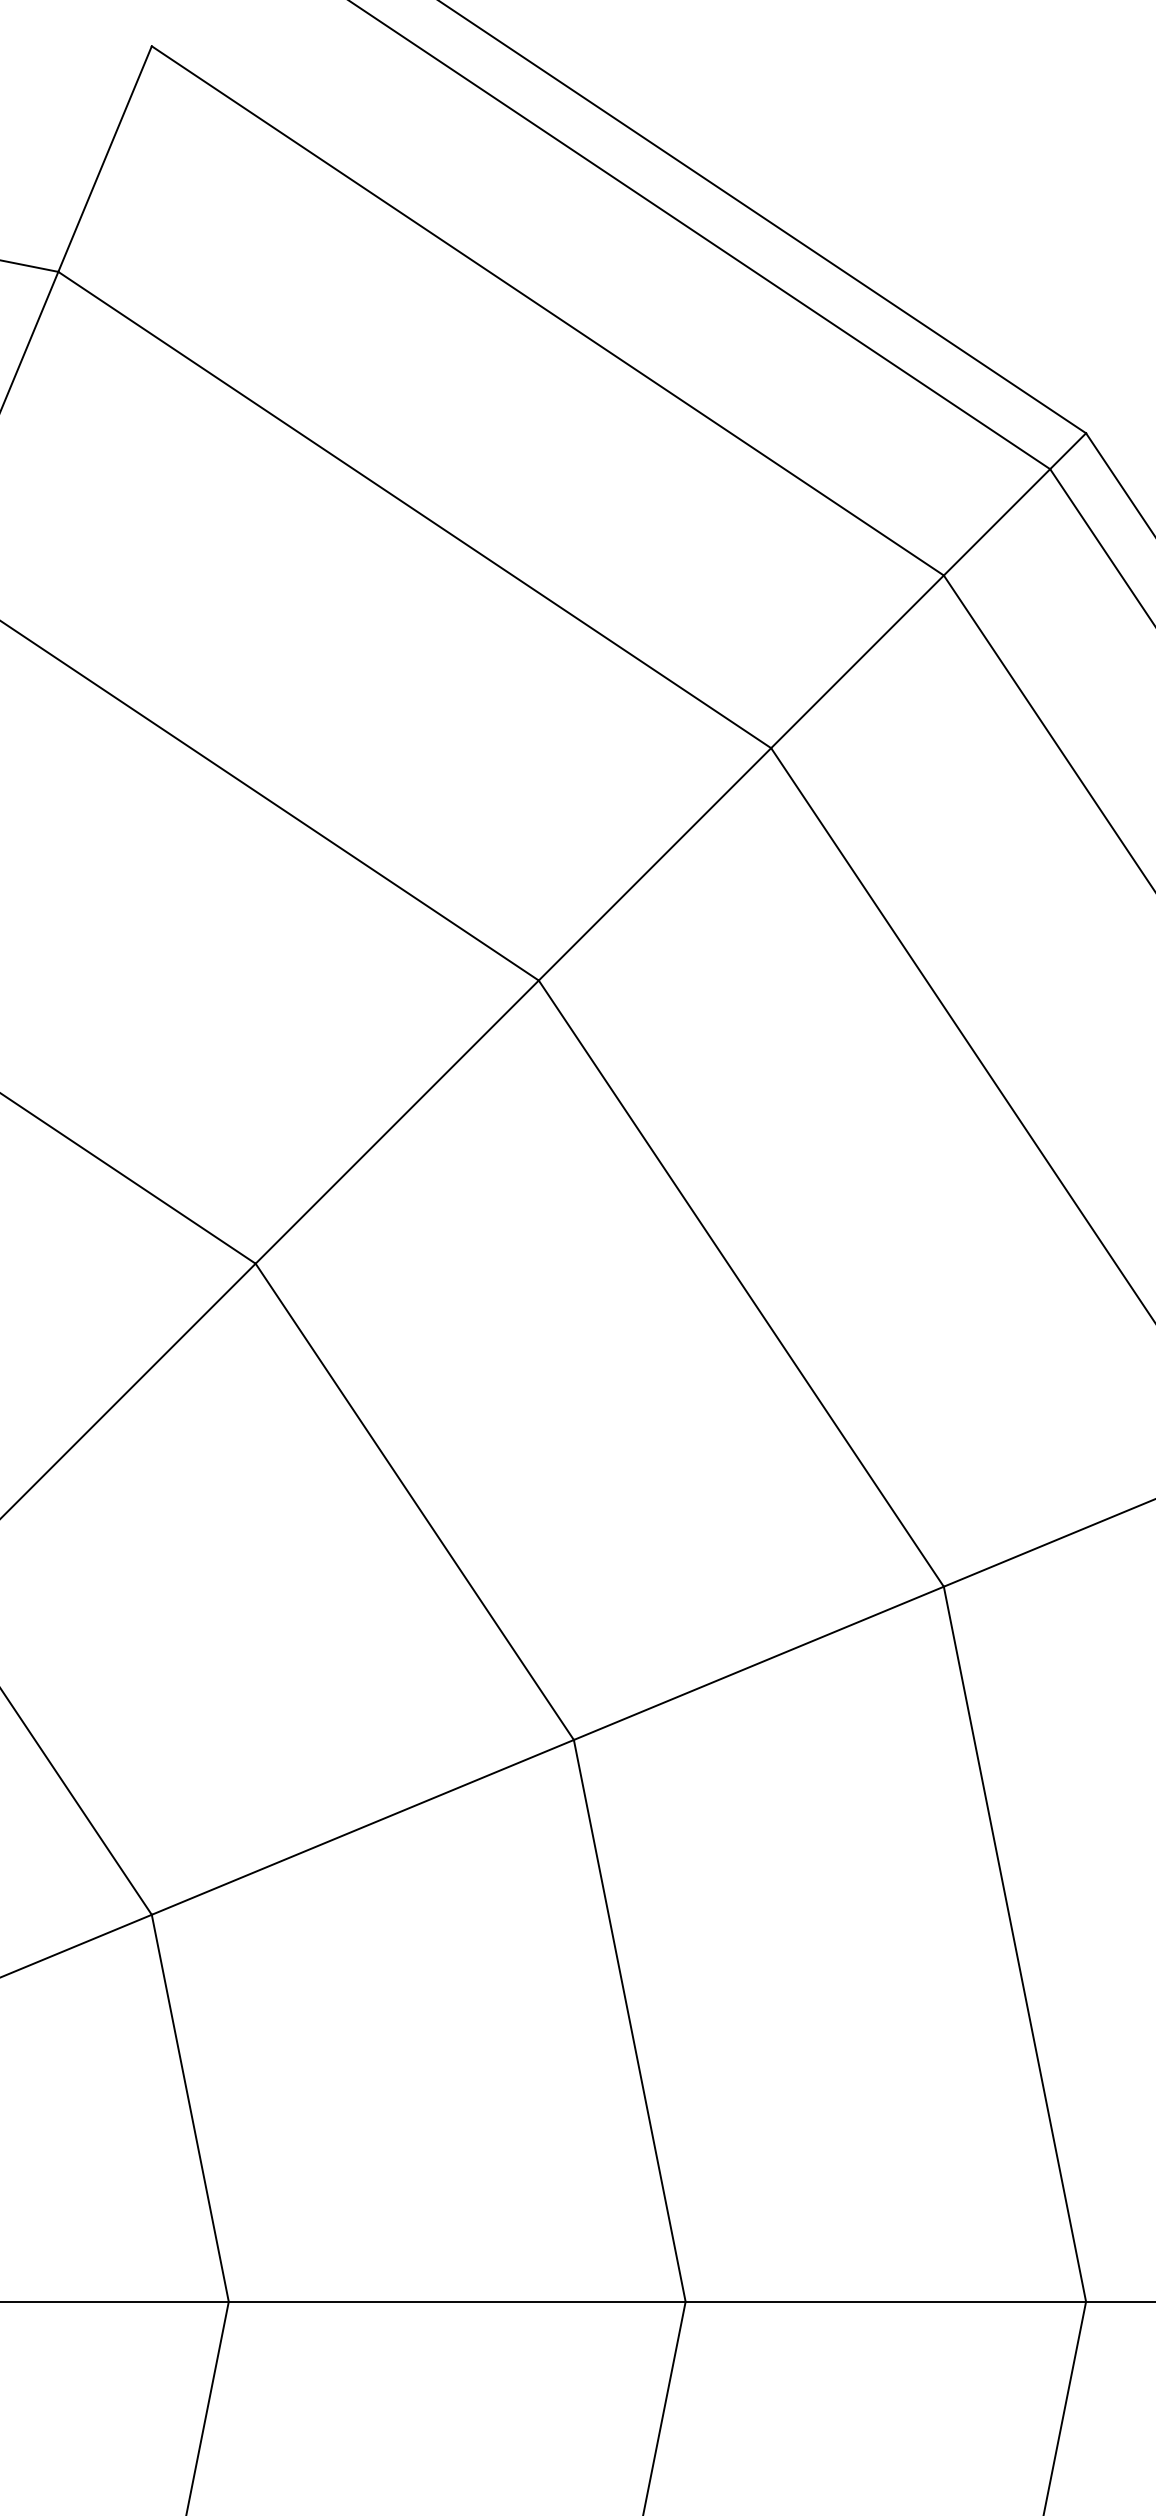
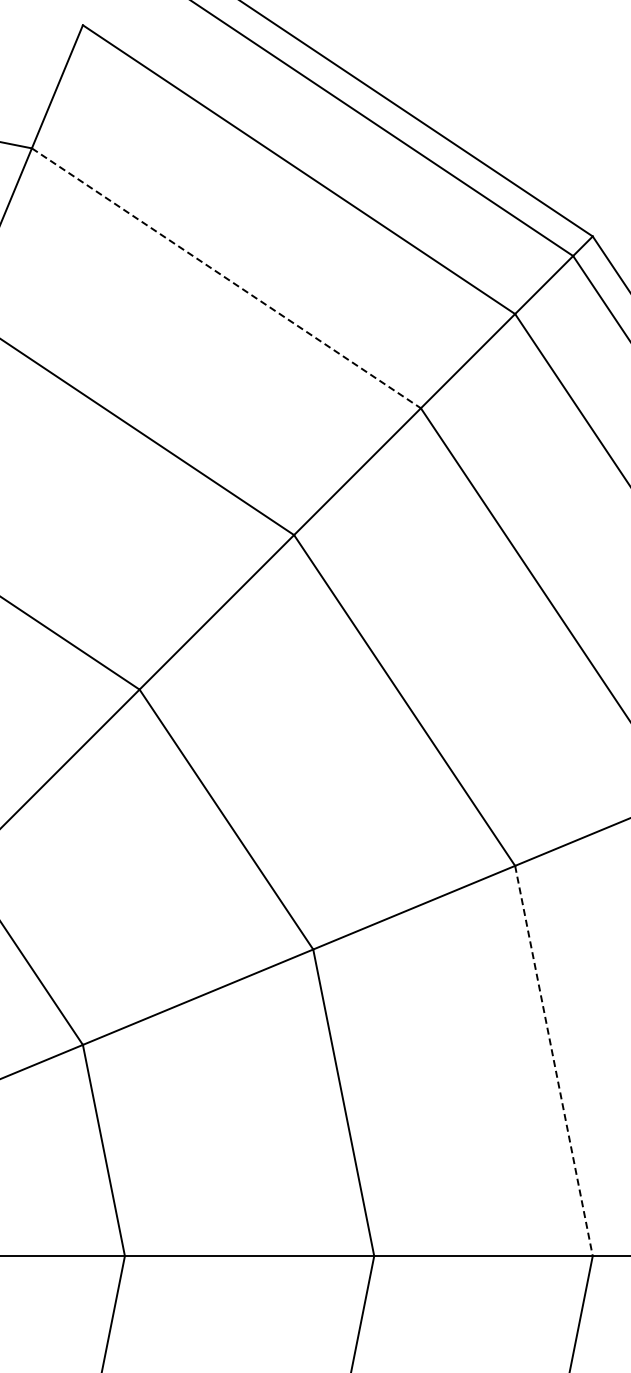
line: (414, 510) -> (226, 278), solid -> dashed
line: (1014, 1945) -> (553, 1061), solid -> dashed

